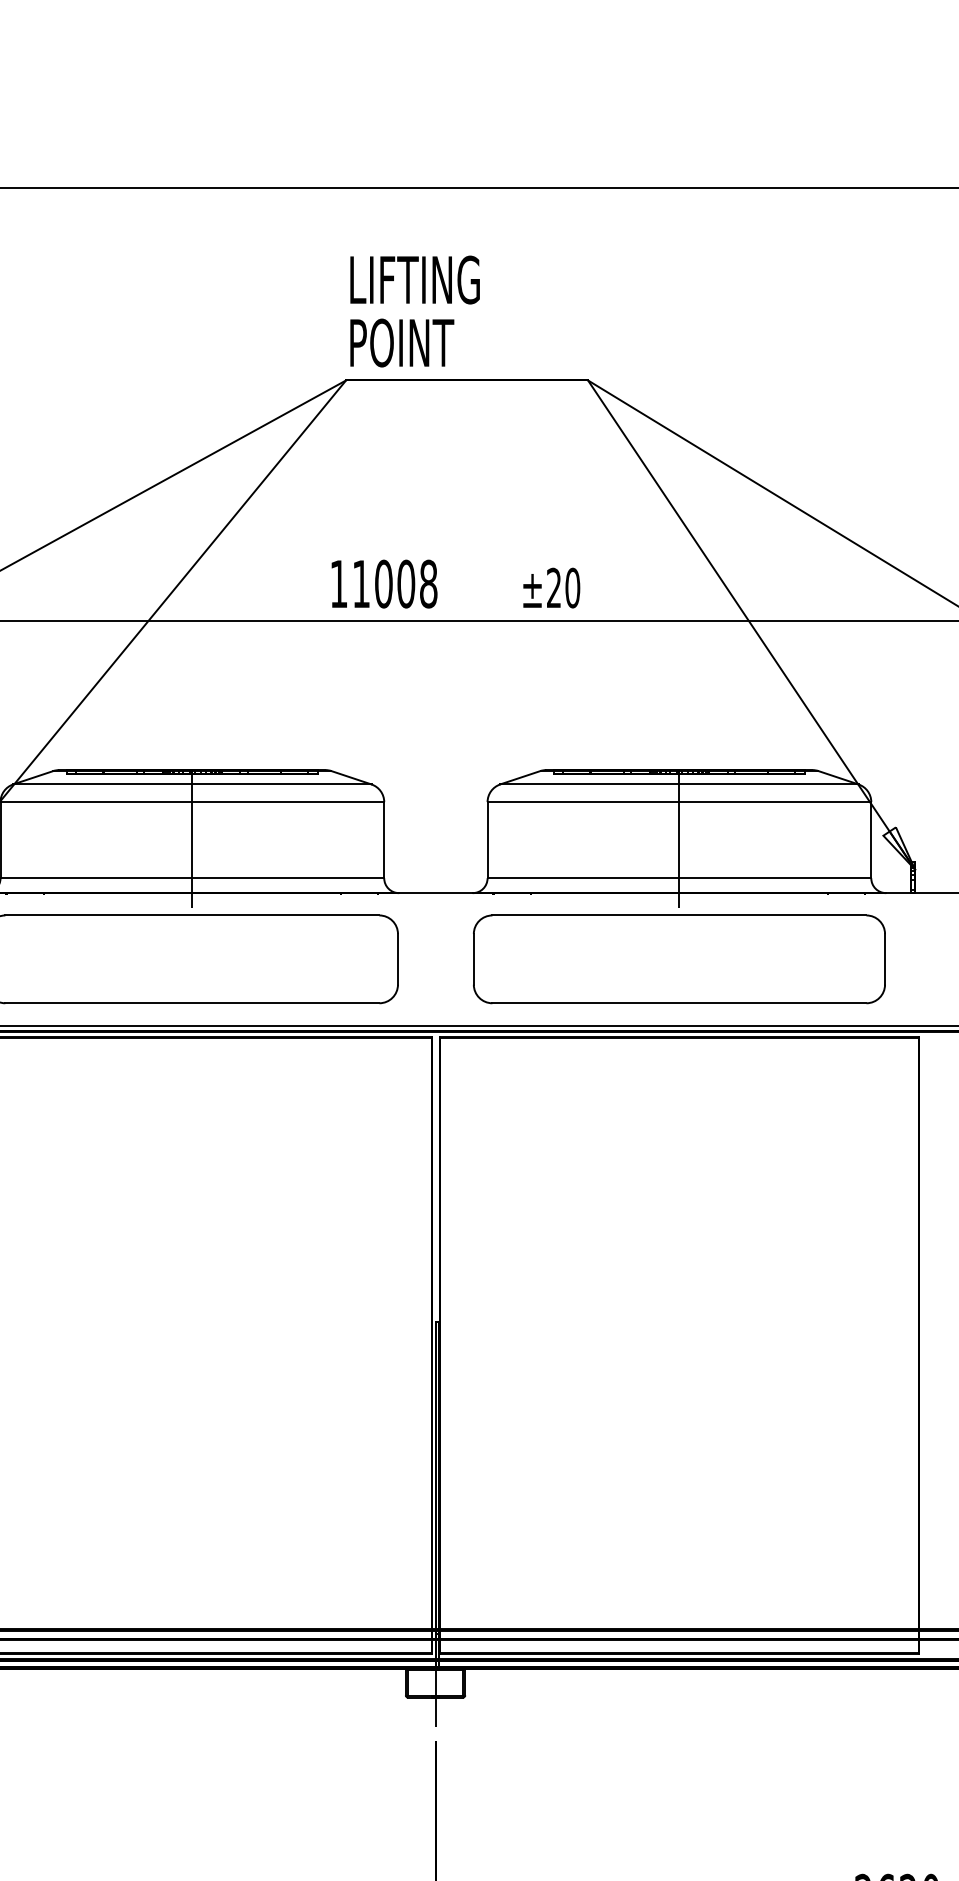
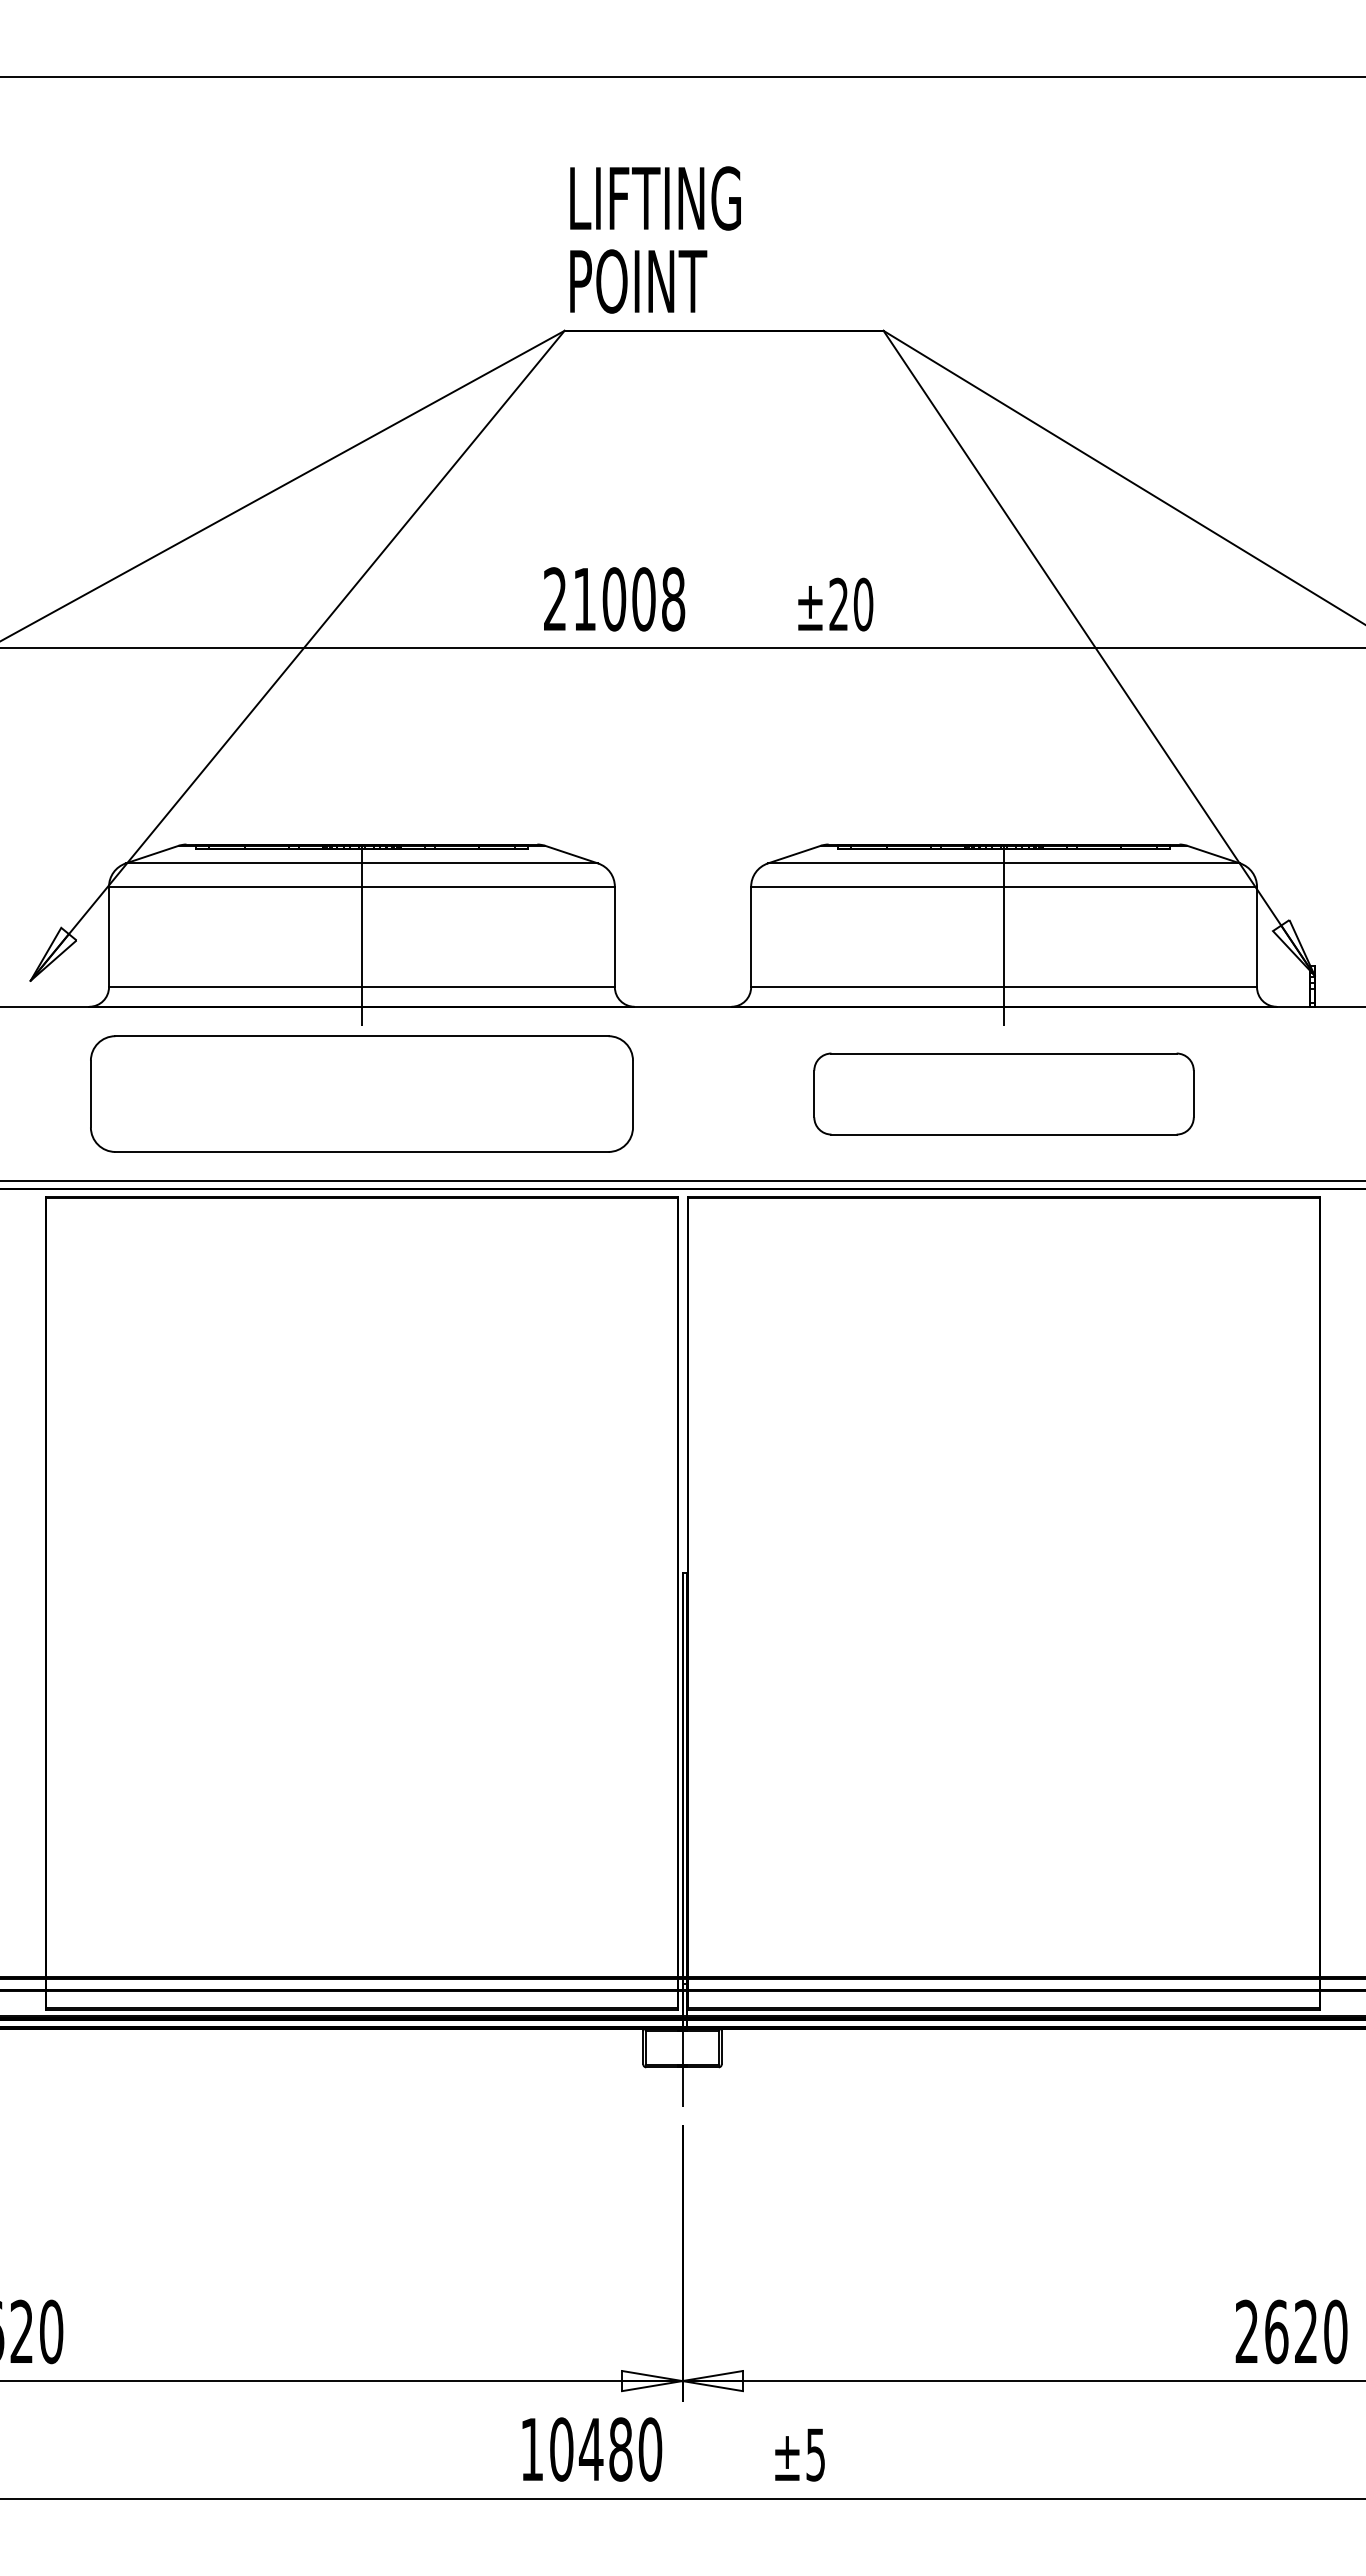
text: (338, 583) -> (554, 598), 11008 -> 21008
part: (679, 958) -> (1003, 1093), size x0.7

